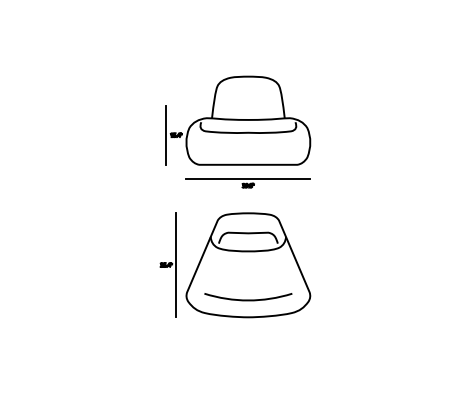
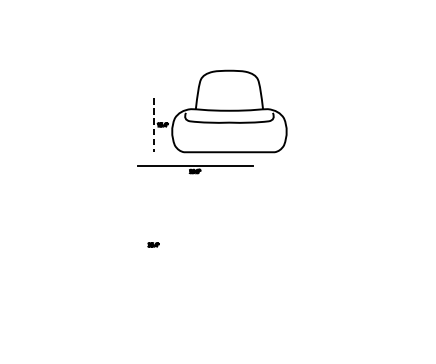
line: (166, 136) -> (153, 126), solid -> dashed
part: (247, 183) -> (194, 169), moved
line: (175, 265) -> (162, 245), removed
part: (248, 265) -> (229, 245), removed

